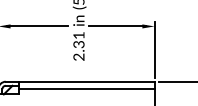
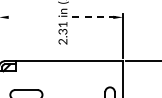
line: (36, 26) -> (29, 17), removed
line: (117, 26) -> (93, 17), solid -> dashed
line: (85, 89) -> (68, 67), removed

